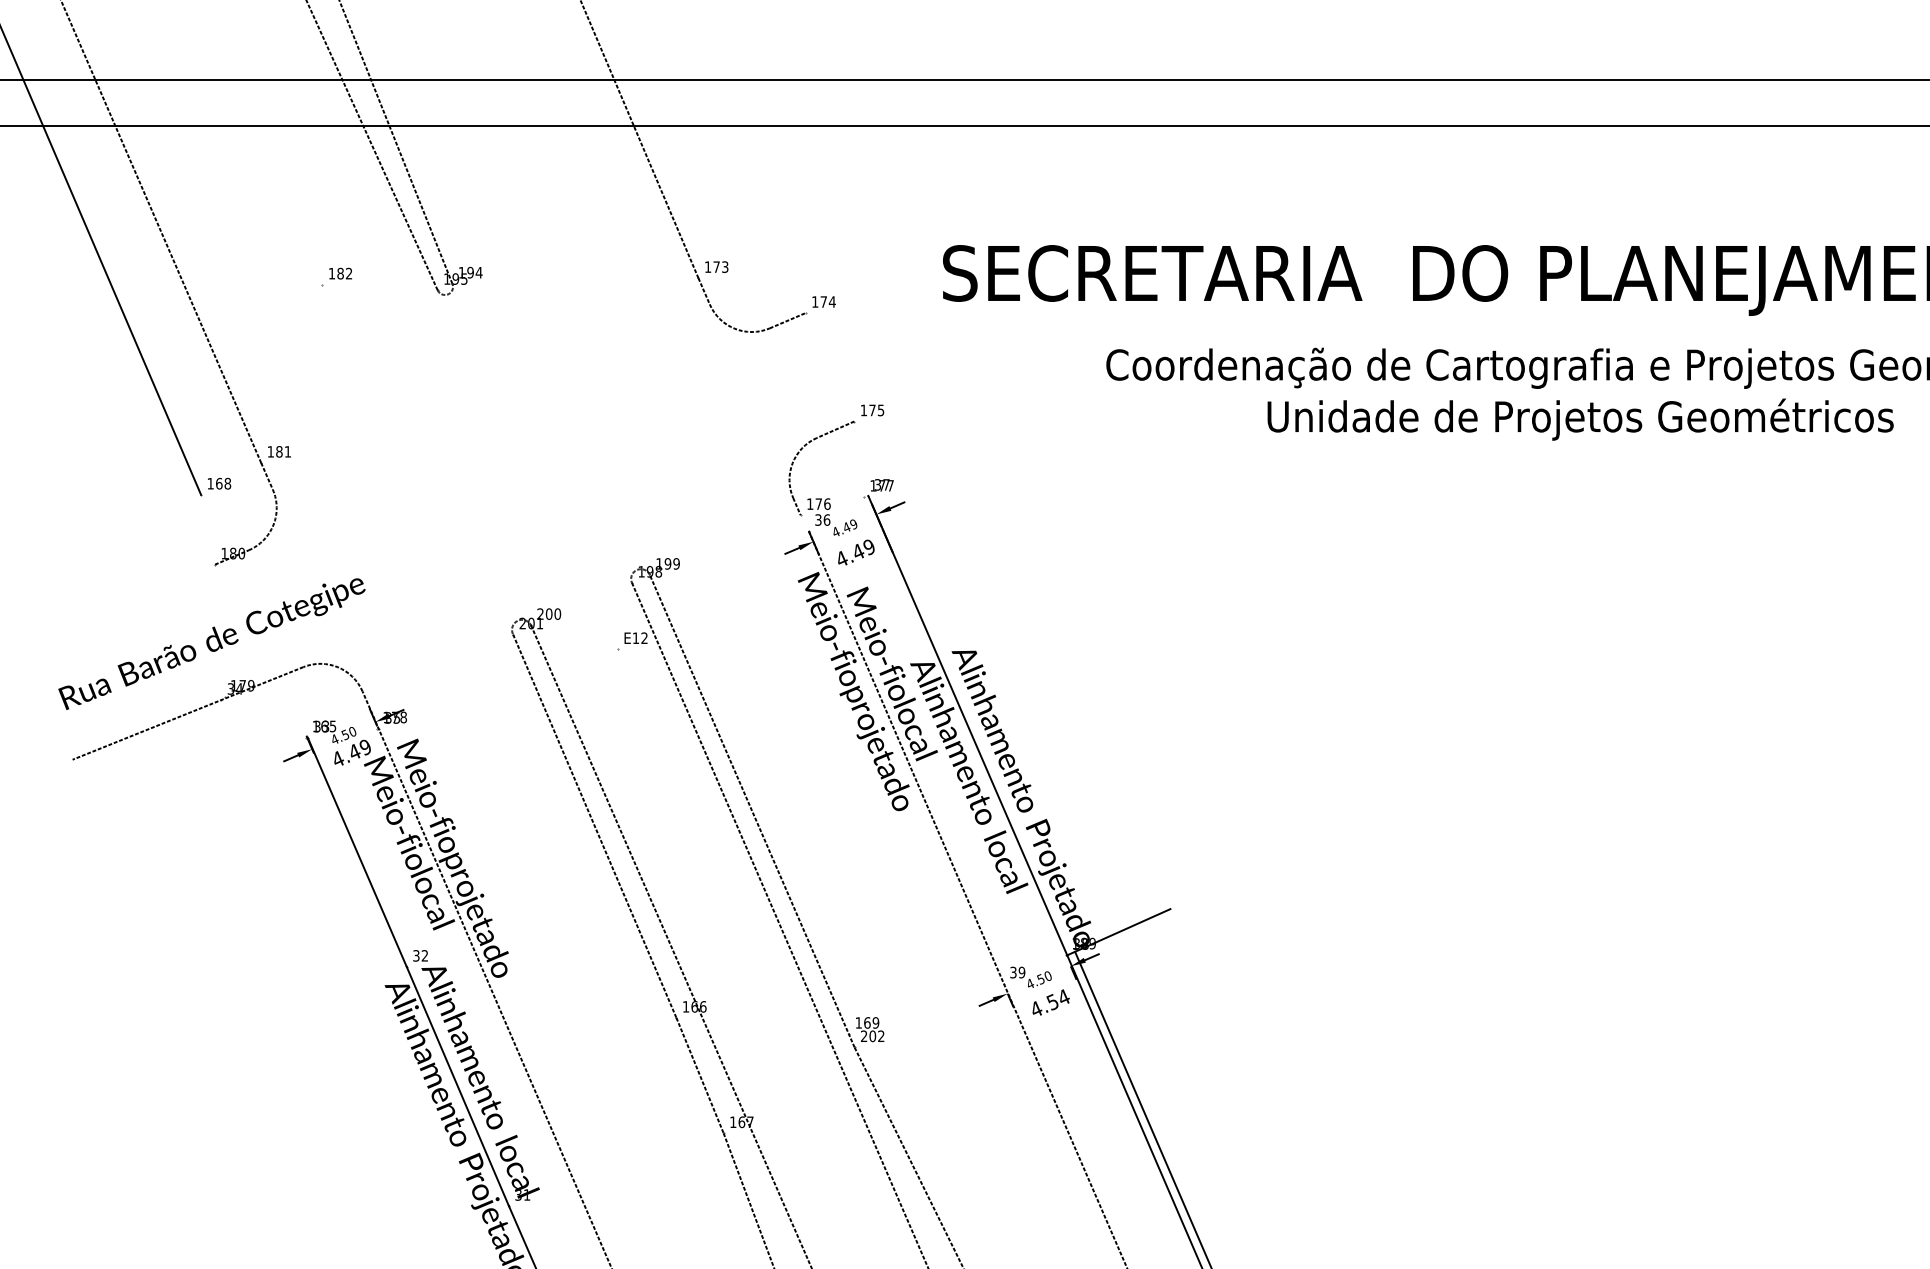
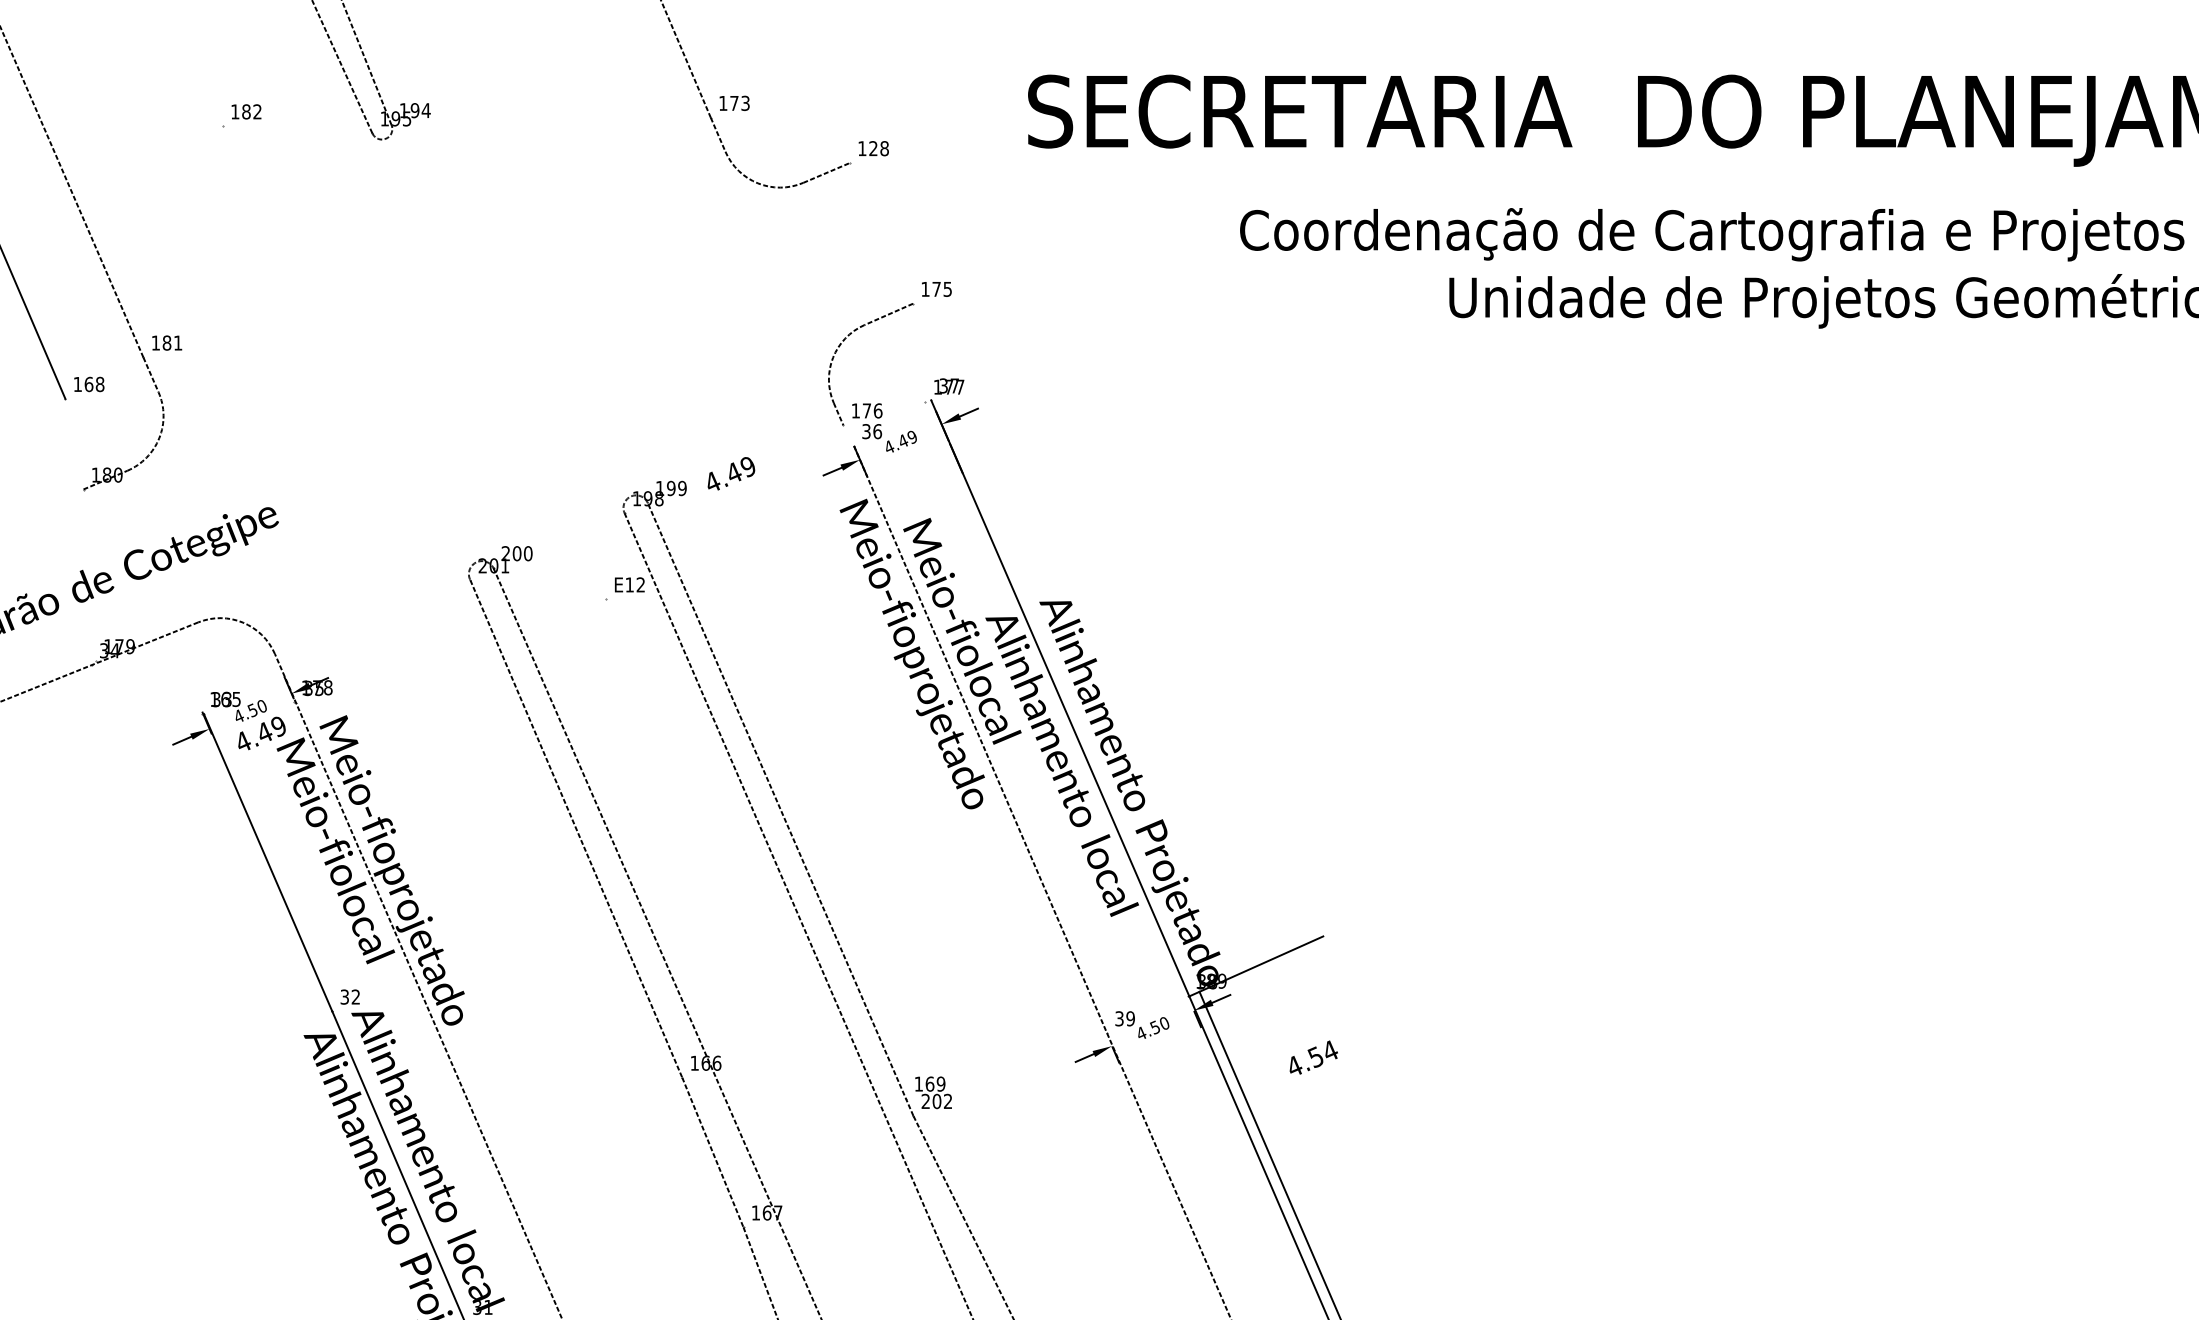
text: (827, 301) -> (878, 147), 174 -> 128
text: (856, 552) -> (731, 473), moved
text: (1050, 1002) -> (1312, 1057), moved

